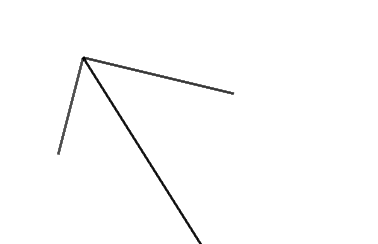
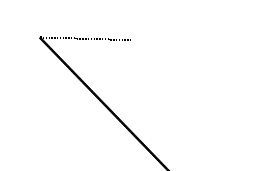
line: (70, 106) -> (38, 67), removed

